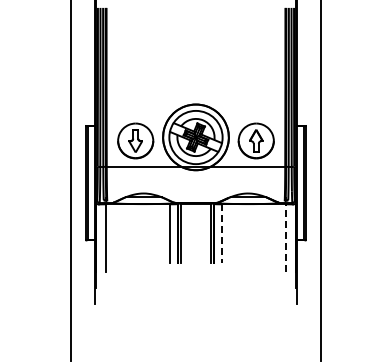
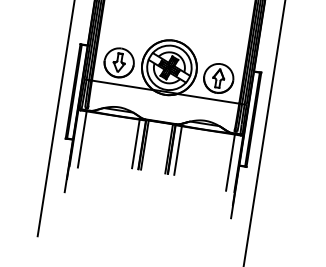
line: (221, 234) -> (177, 151), dashed -> solid
line: (285, 237) -> (230, 161), dashed -> solid

